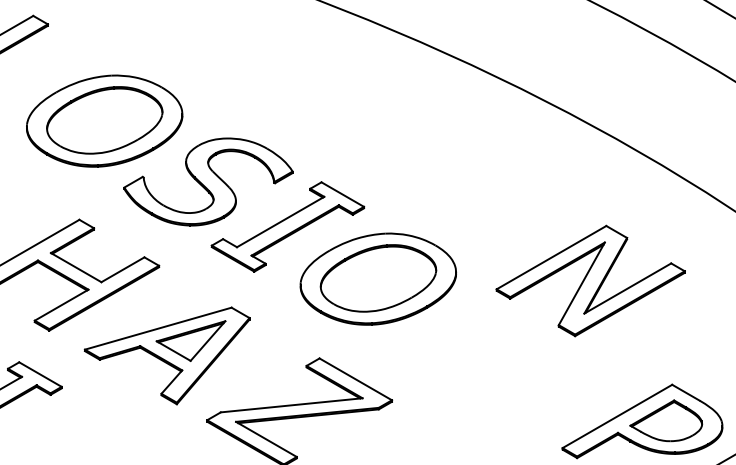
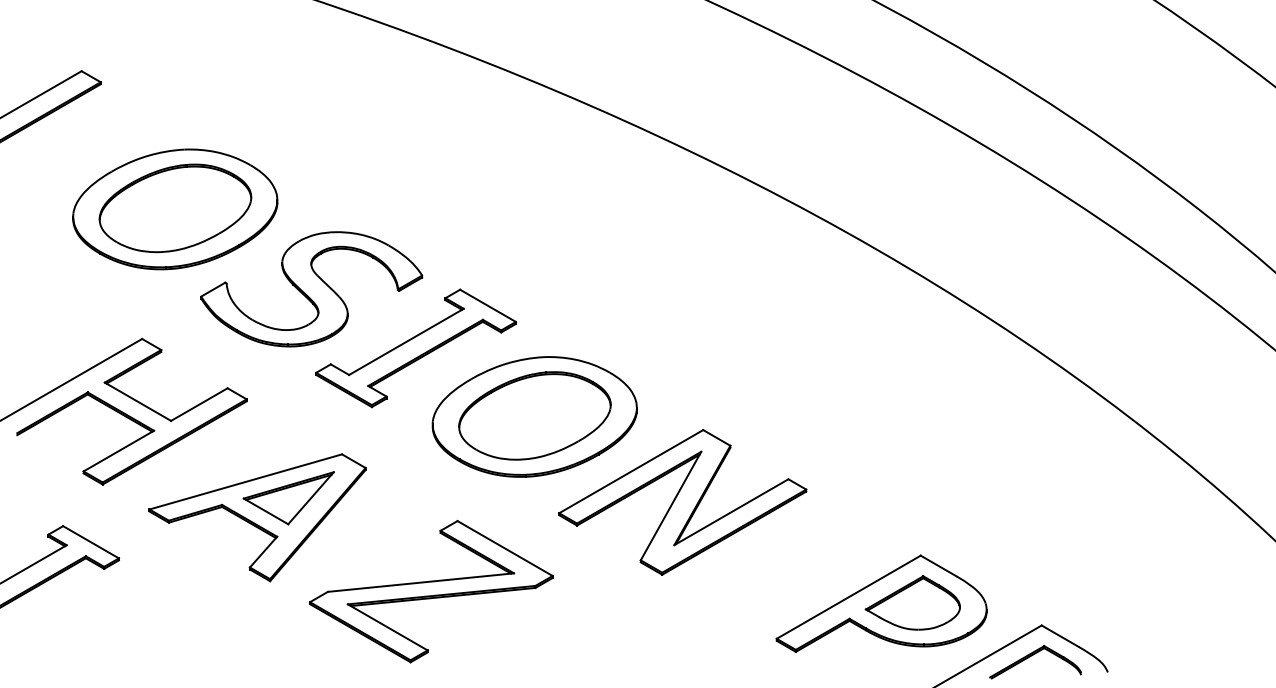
part: (590, 281) -> (682, 502), moved

